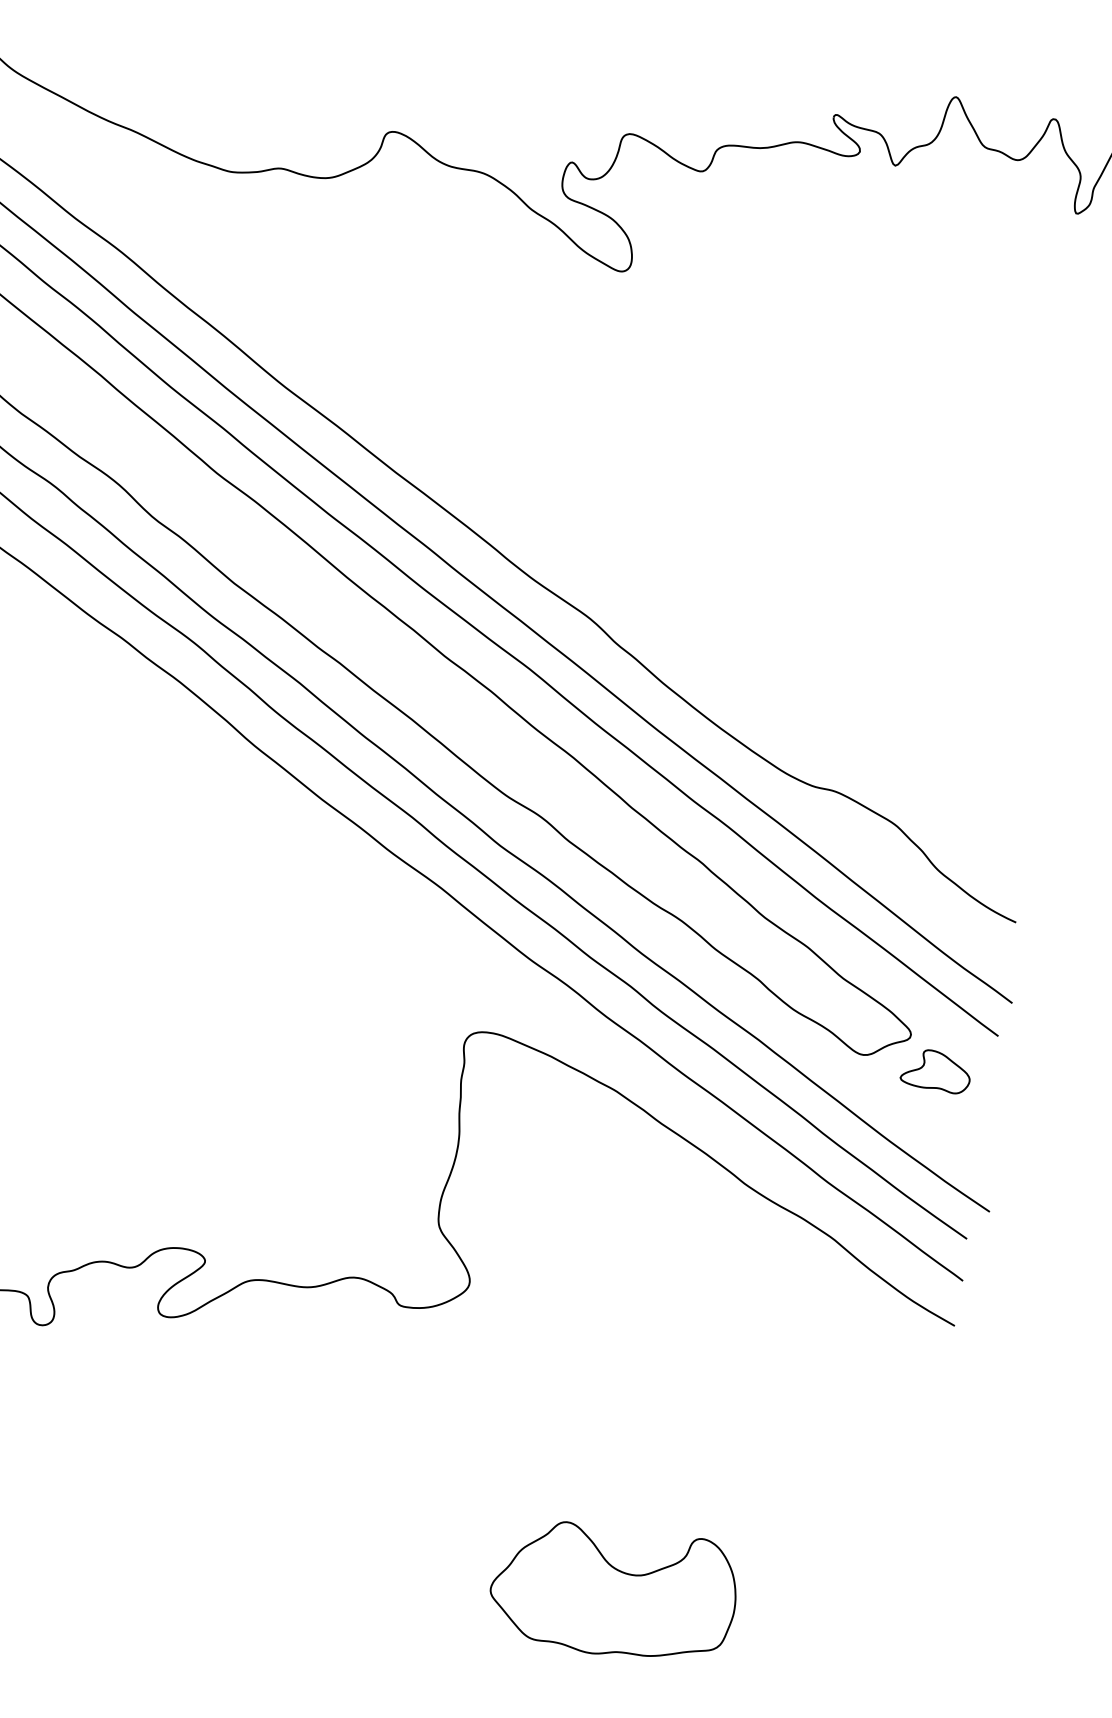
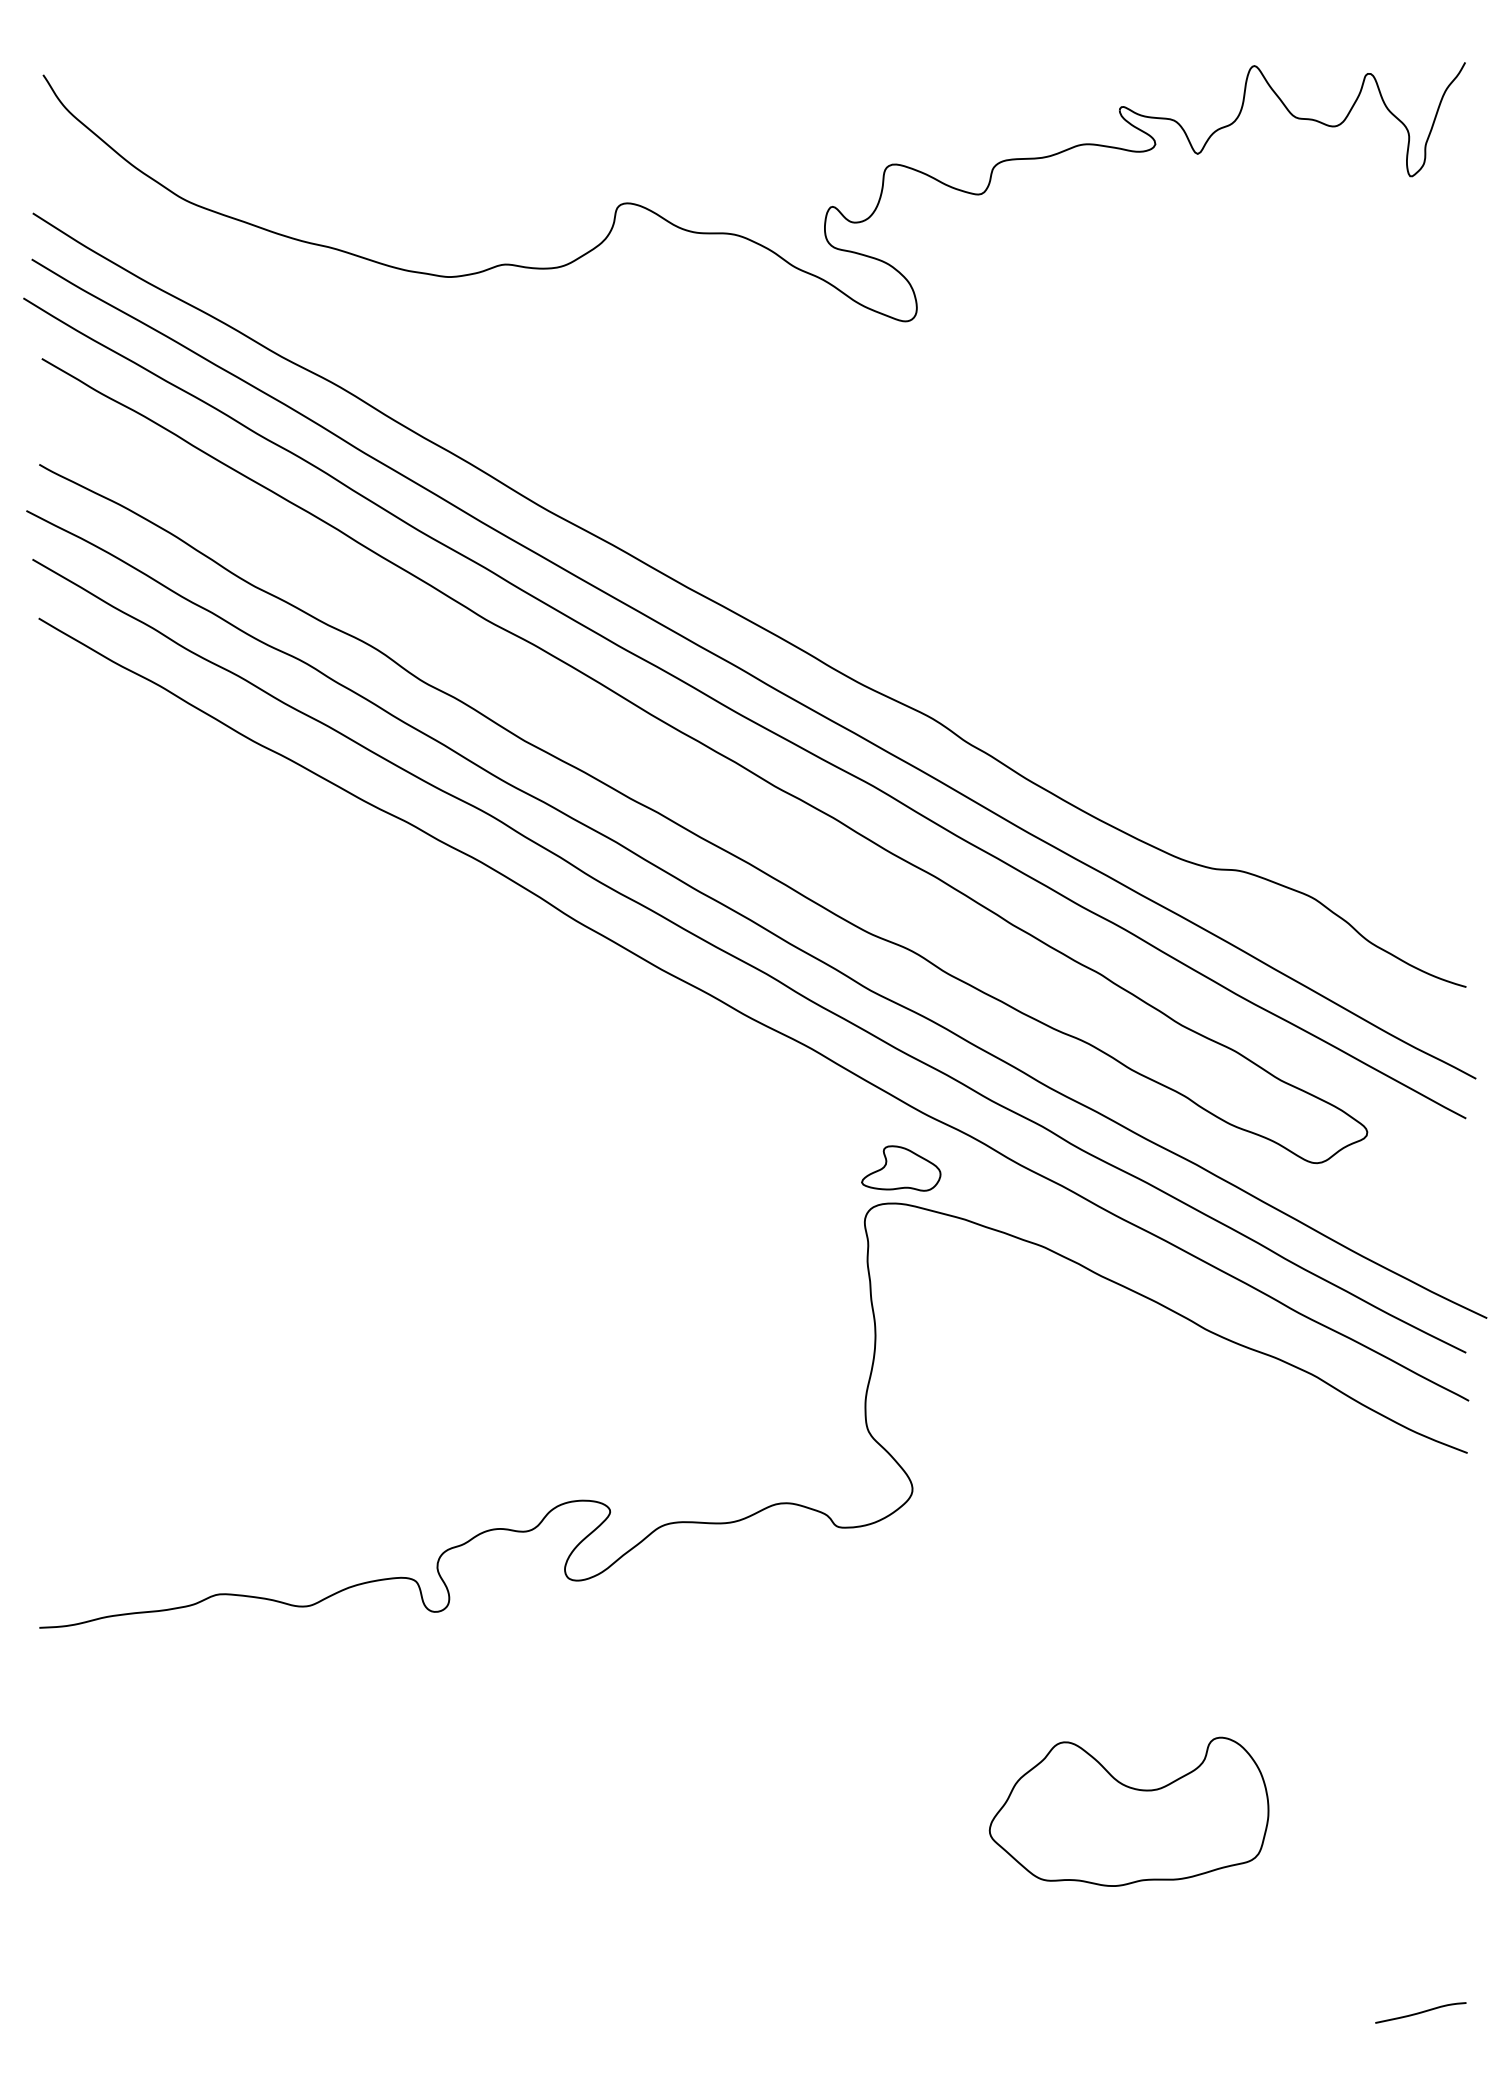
part: (936, 1070) -> (901, 1168), moved

